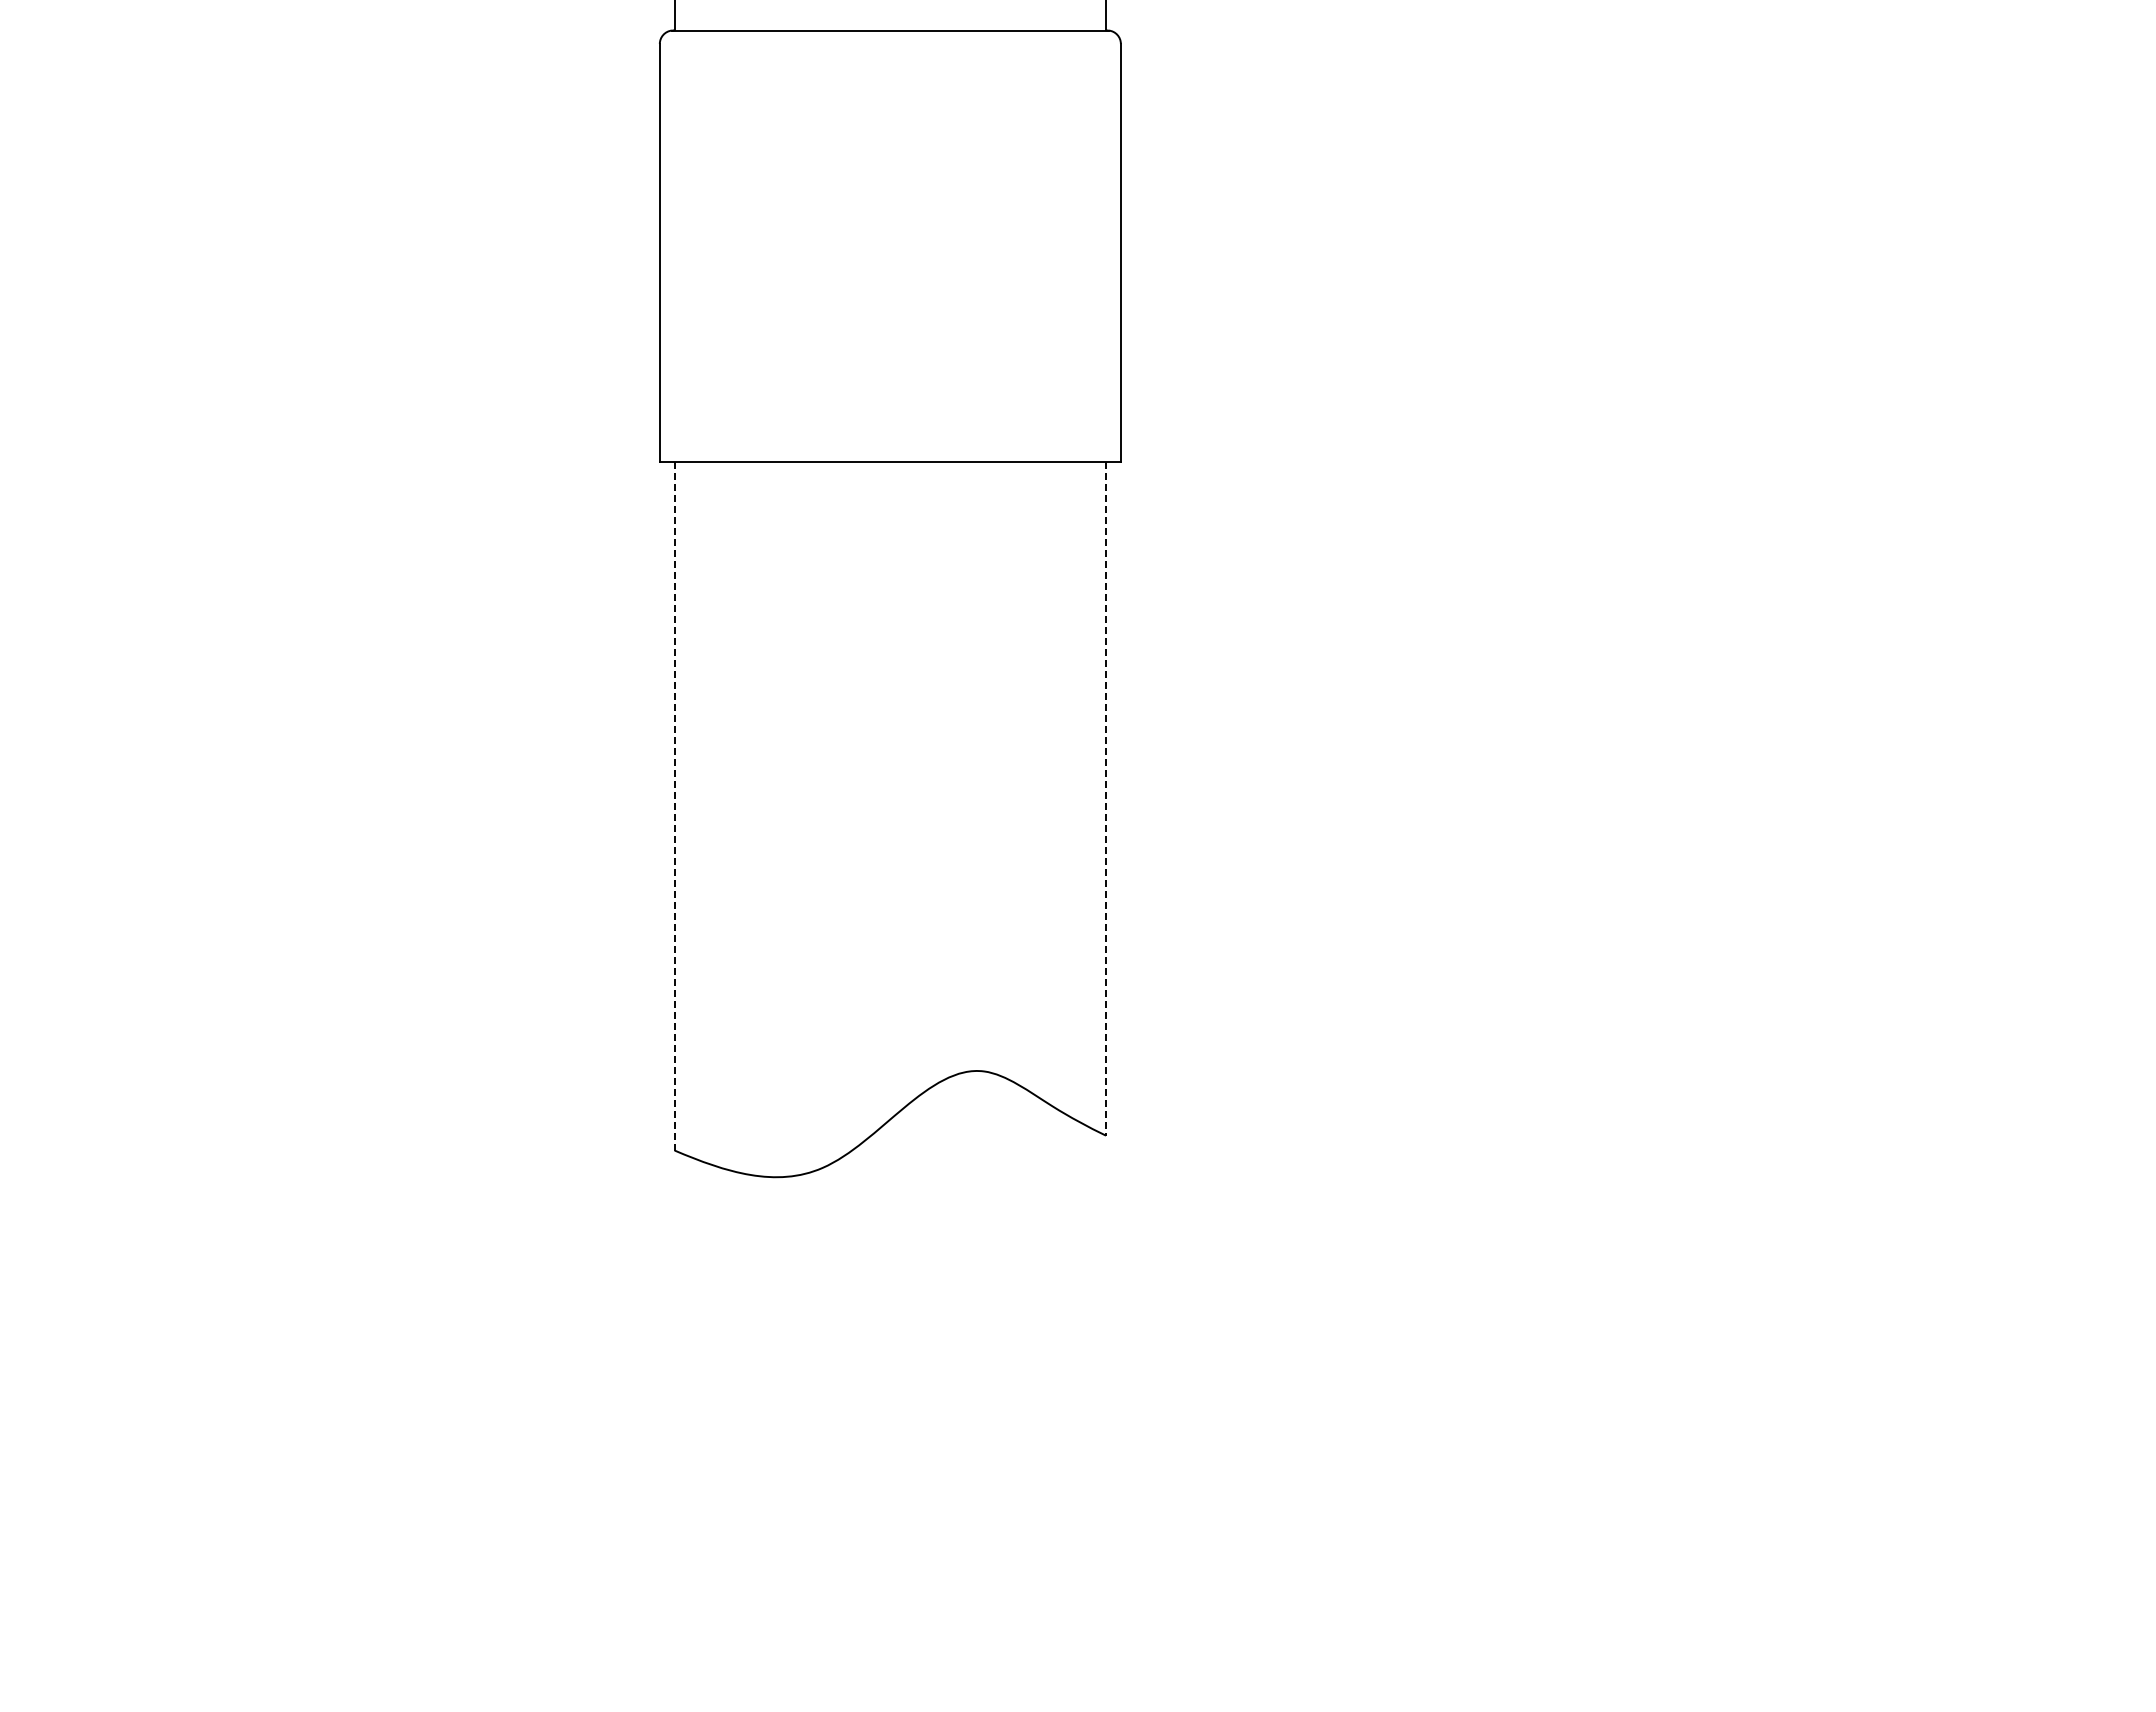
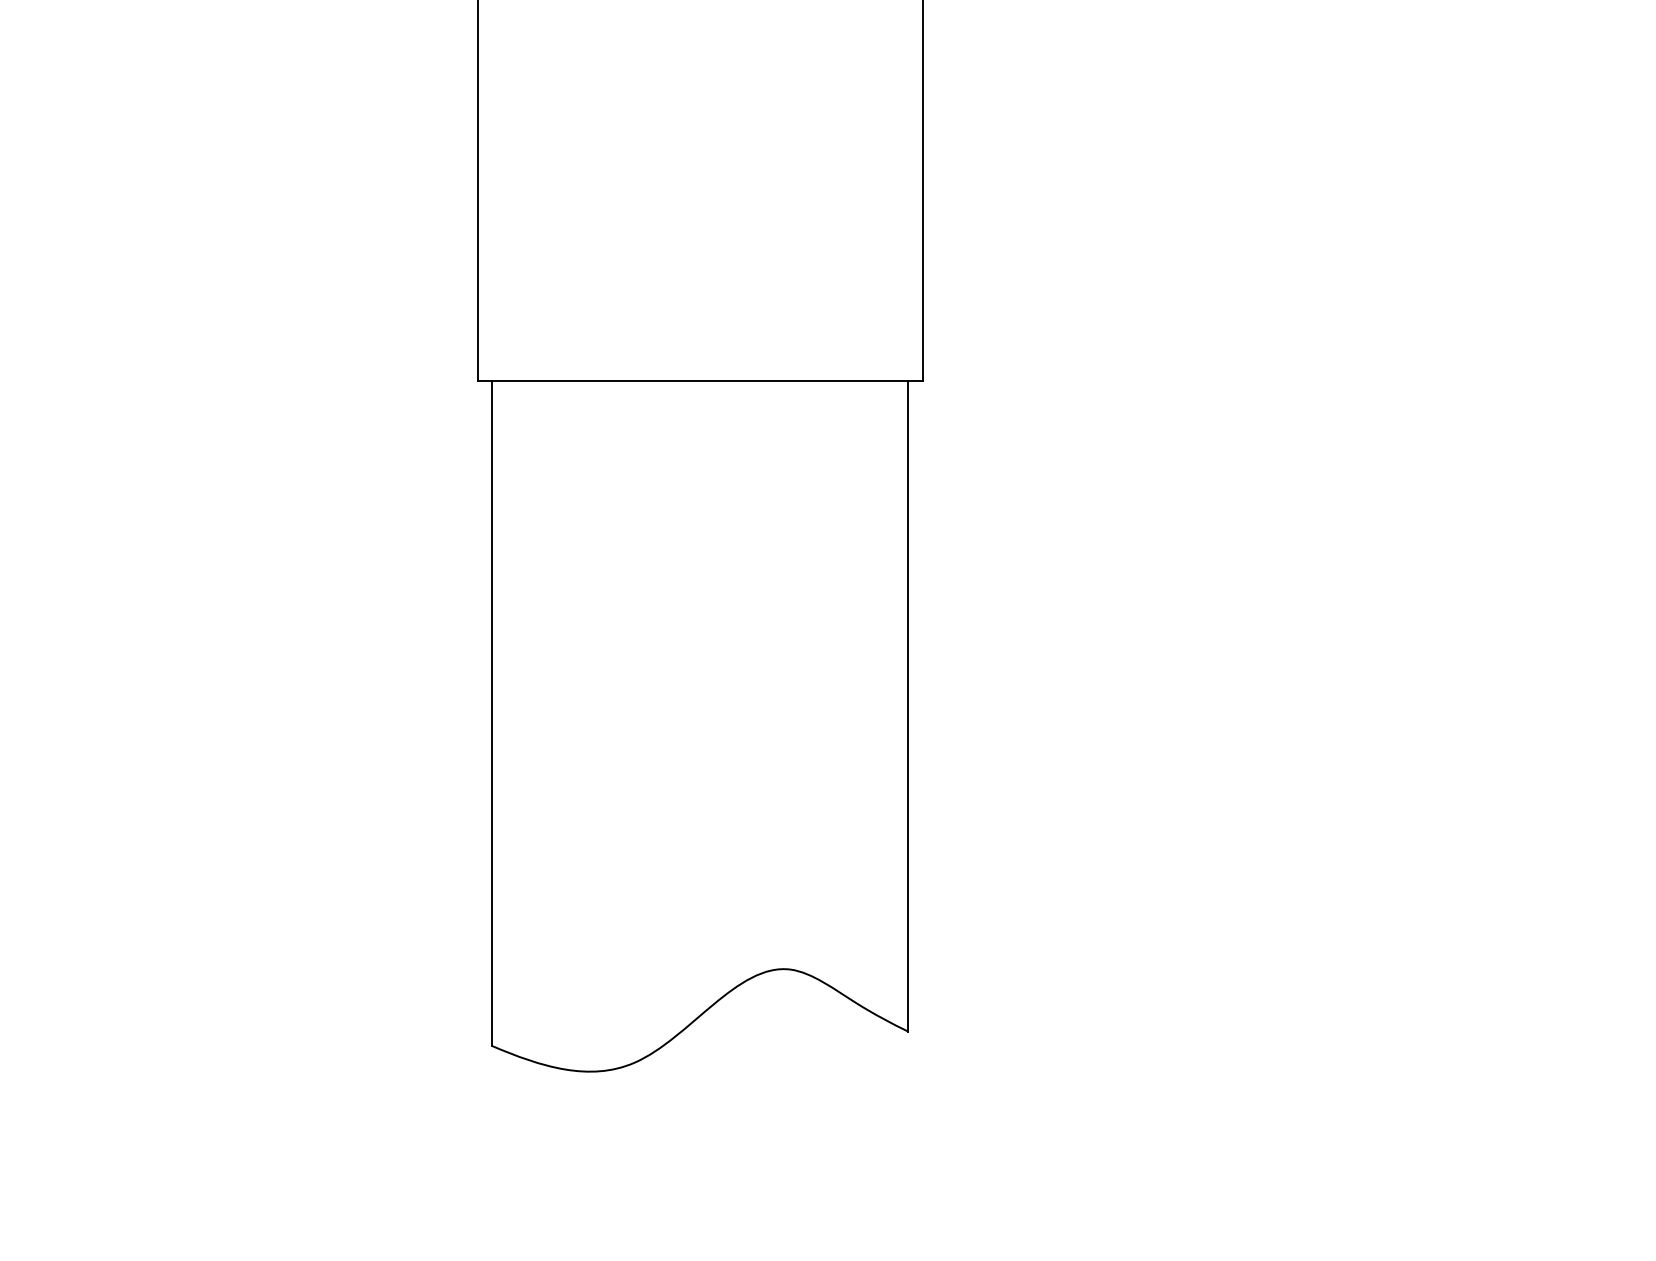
line: (1106, 798) -> (908, 706), dashed -> solid
line: (674, 806) -> (491, 713), dashed -> solid

